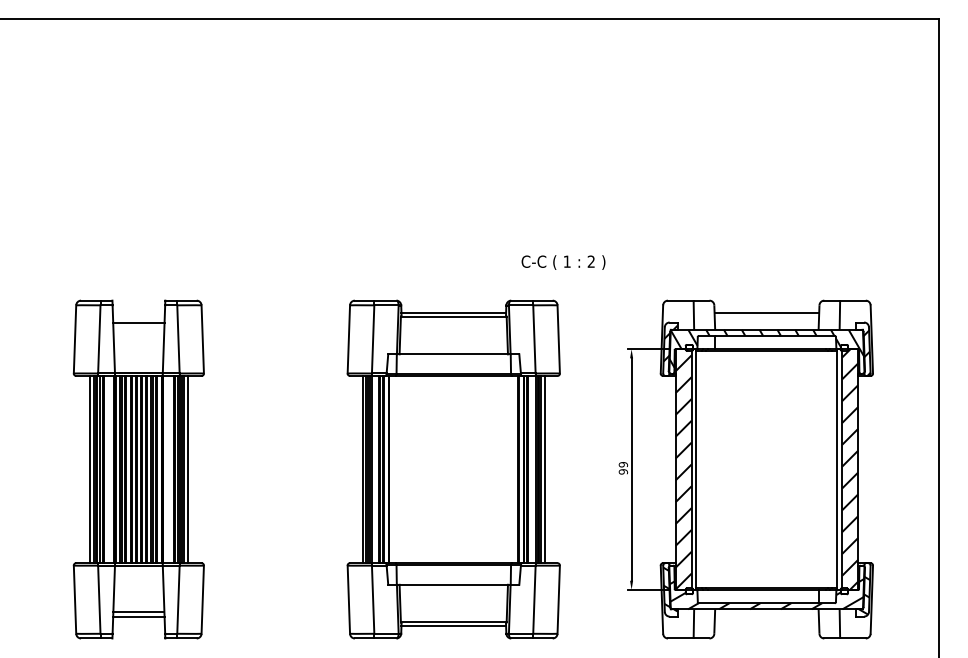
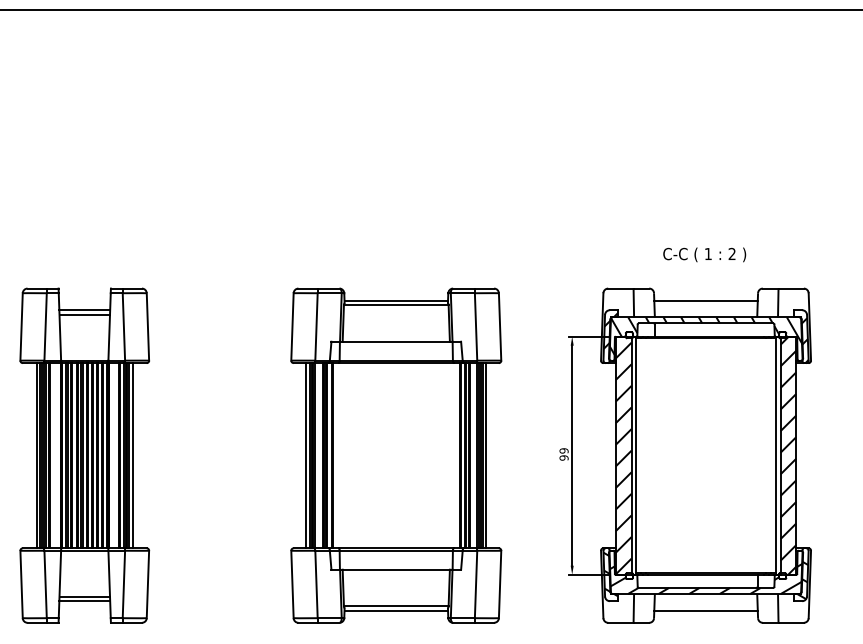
text: (563, 262) -> (704, 254), moved
line: (138, 327) -> (84, 315), added
line: (766, 626) -> (705, 610), added

